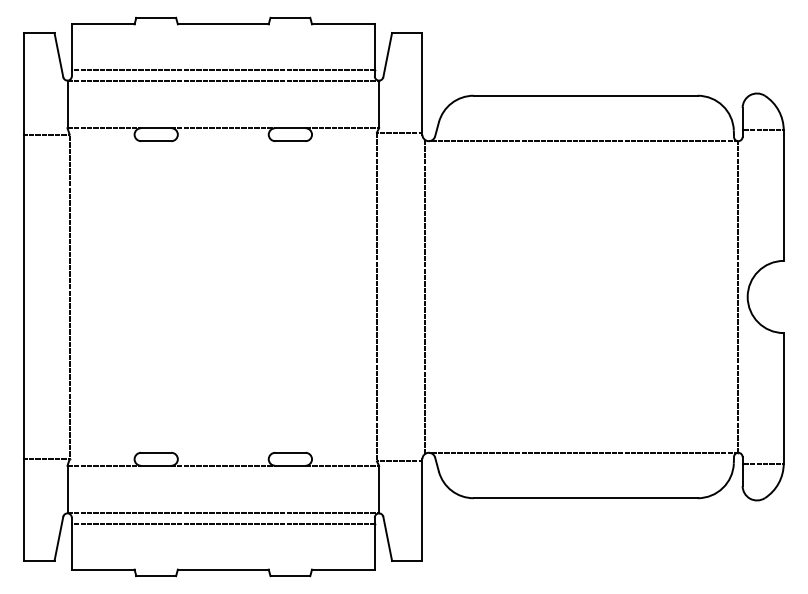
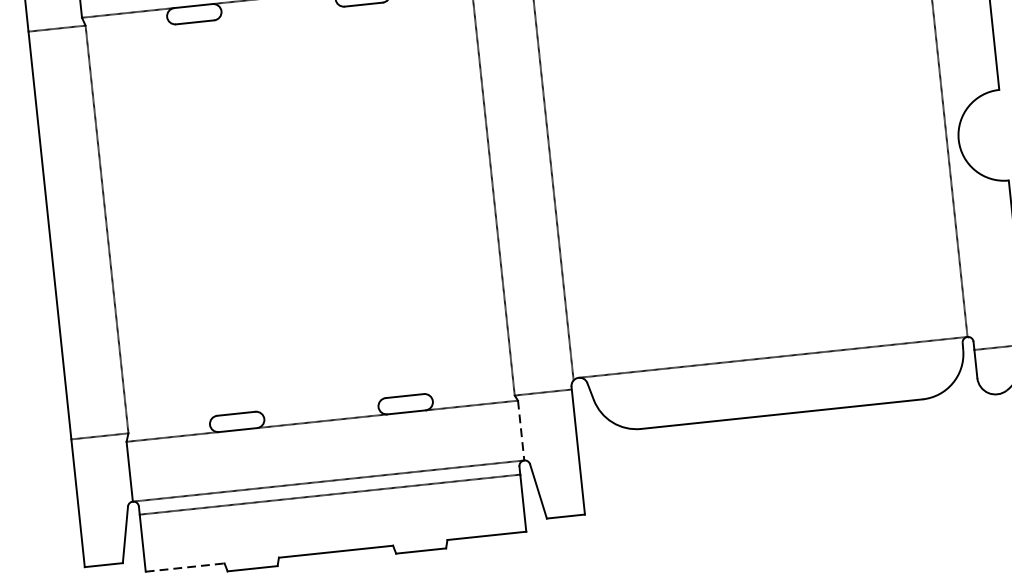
line: (379, 489) -> (521, 430), solid -> dashed
line: (103, 569) -> (185, 567), solid -> dashed

